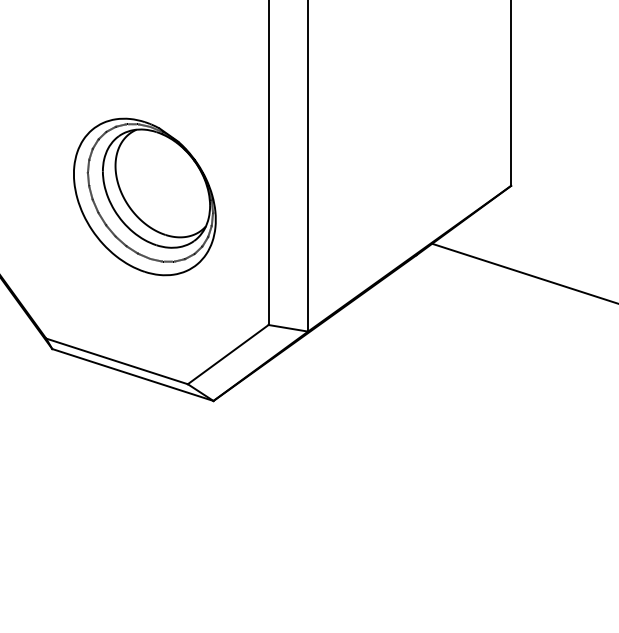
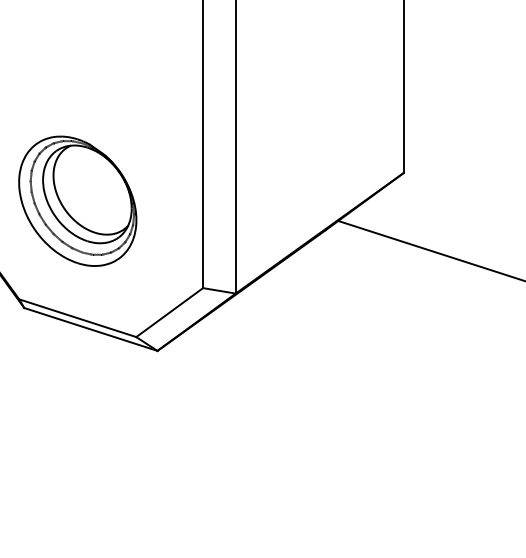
part: (144, 196) -> (77, 200), moved

